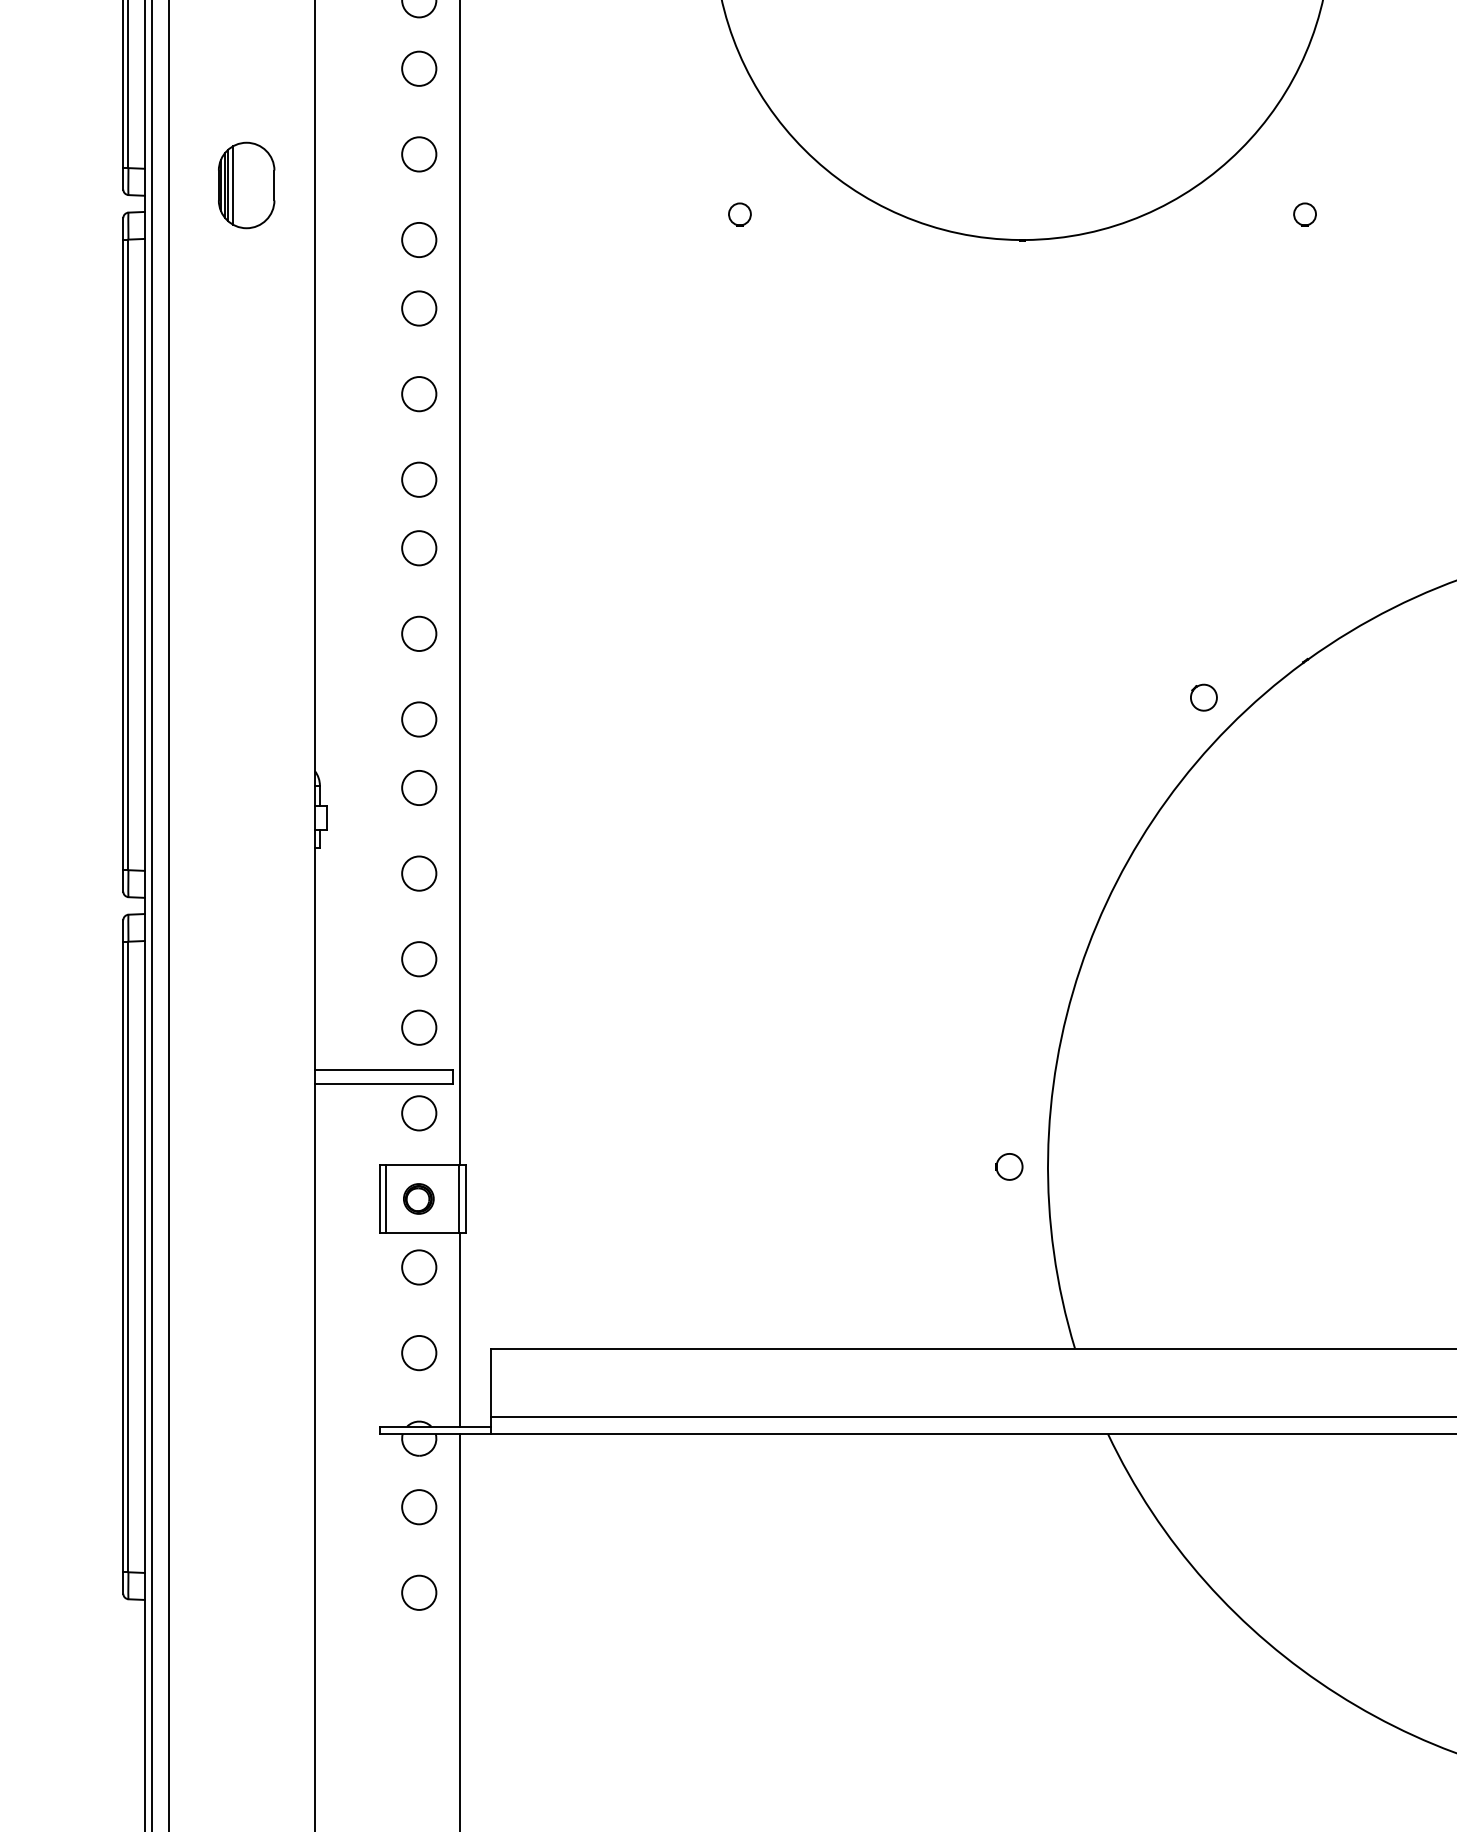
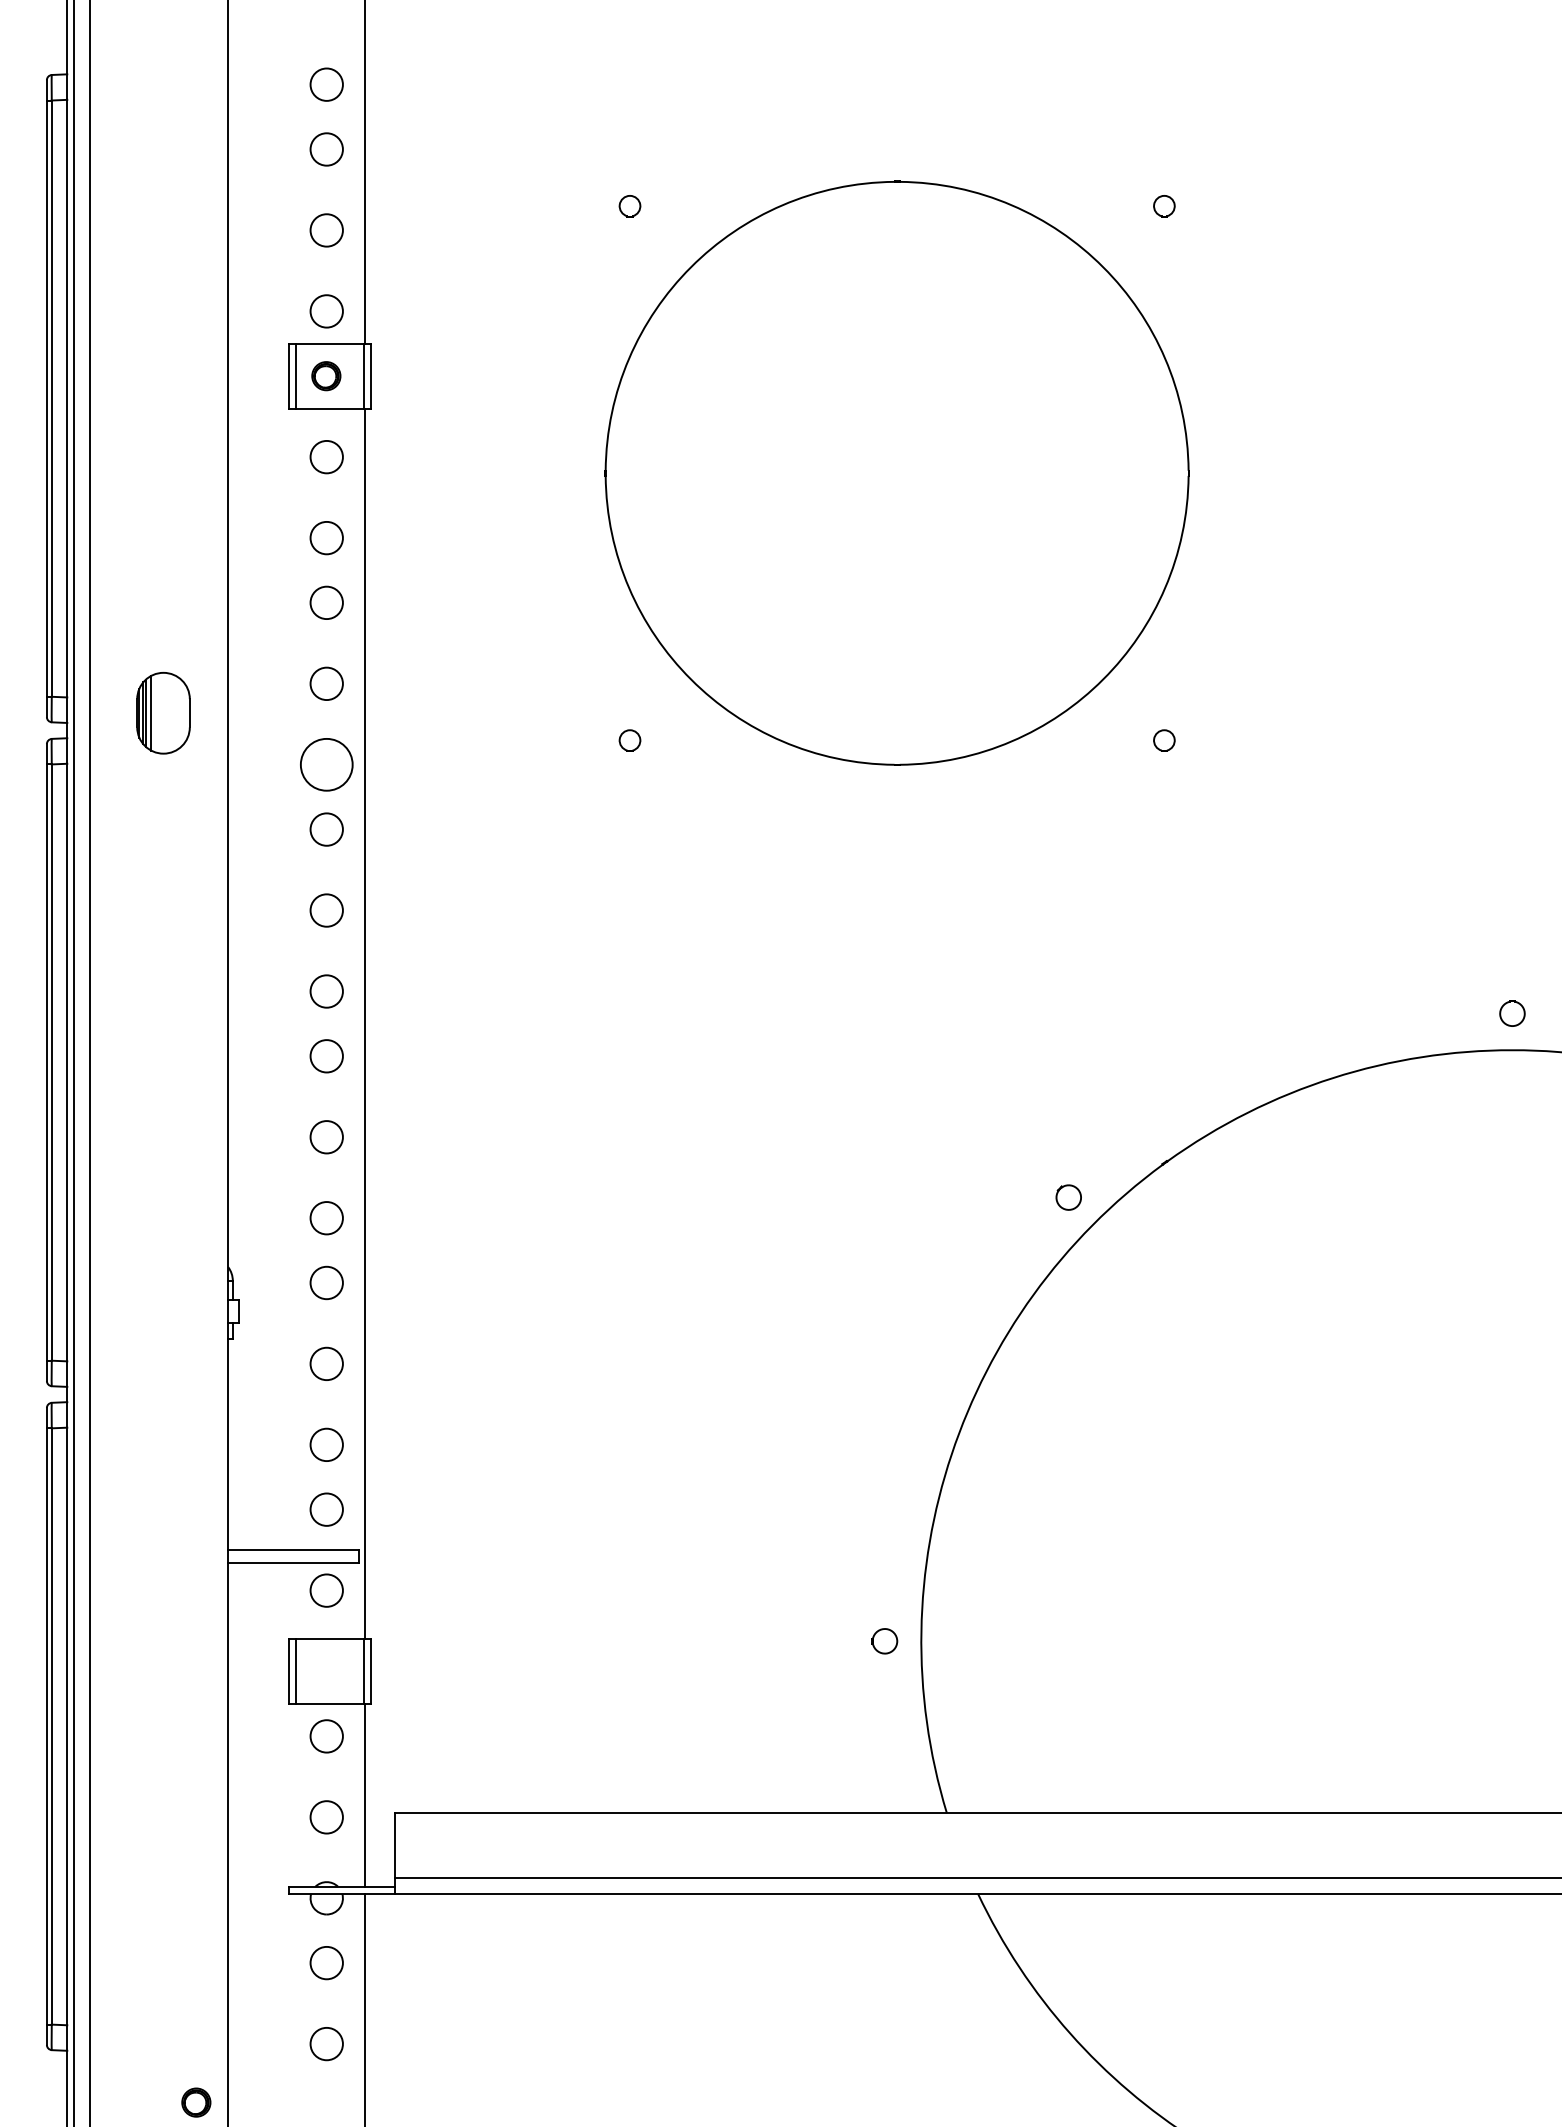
circle: (418, 239) -> (326, 764), size x1.6
part: (418, 1198) -> (196, 2102), moved

